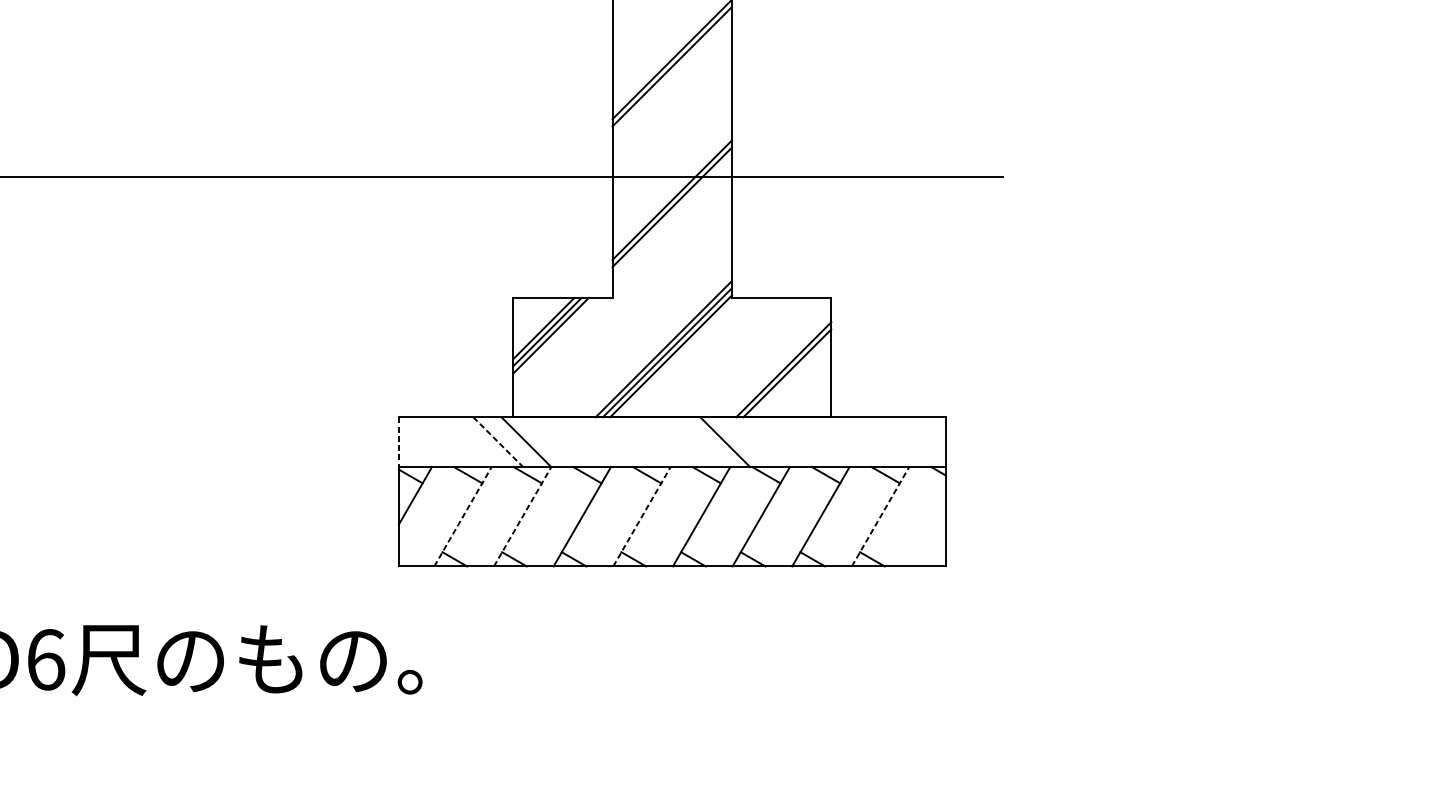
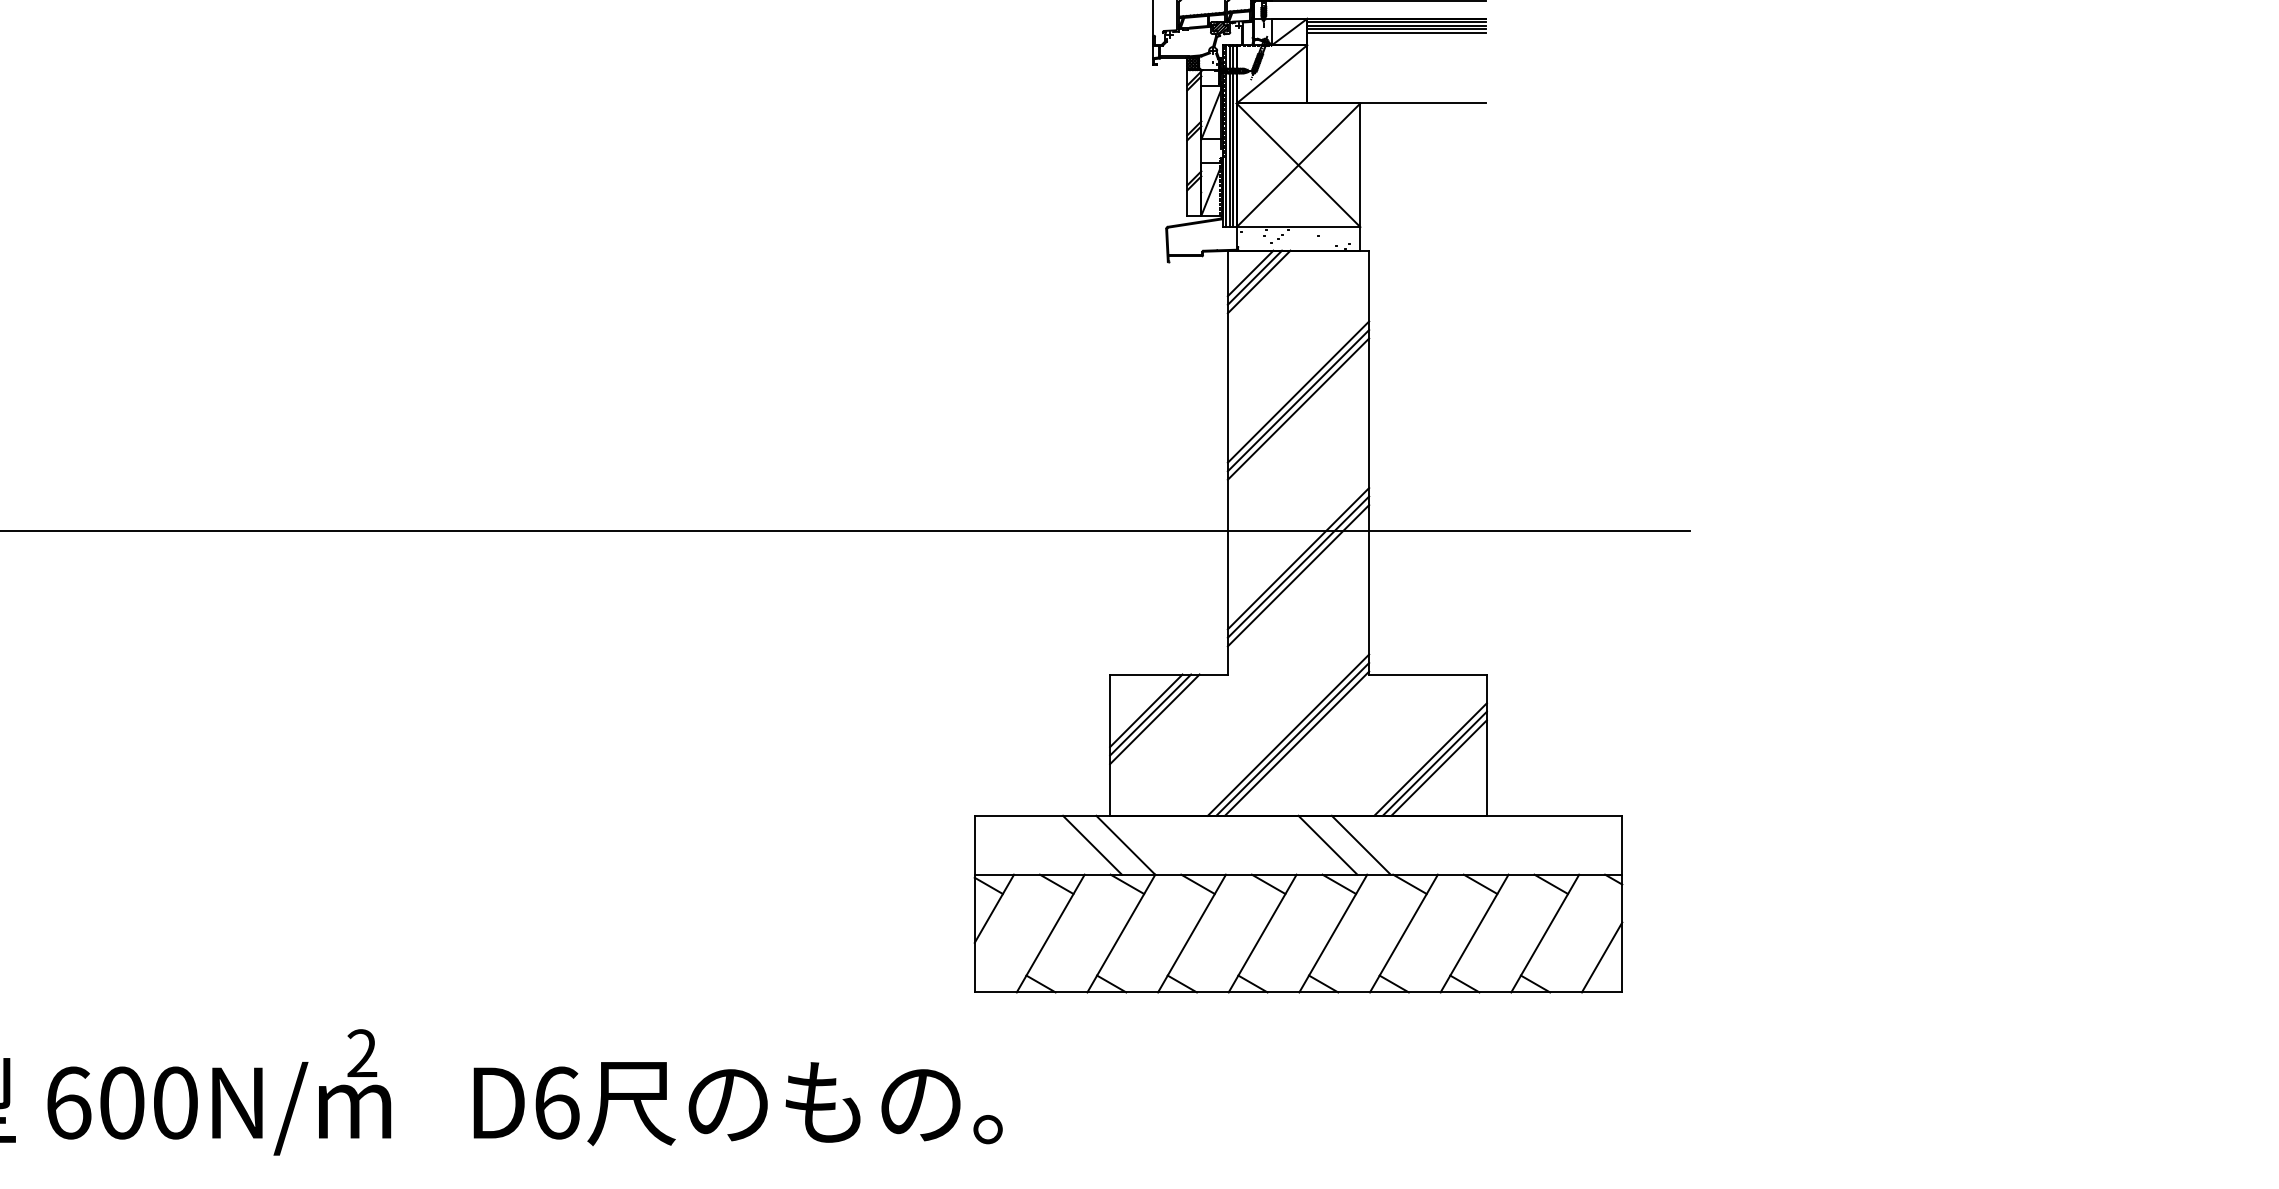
line: (672, 73) -> (1298, 408), added
line: (672, 214) -> (1298, 575), added
line: (790, 376) -> (1438, 767), added
line: (696, 441) -> (1327, 844), added
line: (398, 442) -> (974, 845), dashed -> solid
line: (498, 442) -> (1092, 845), dashed -> solid
line: (462, 516) -> (1050, 933), dashed -> solid
line: (522, 516) -> (1121, 933), dashed -> solid
line: (641, 516) -> (1262, 933), dashed -> solid
line: (880, 516) -> (1545, 933), dashed -> solid
line: (928, 536) -> (1601, 957), added

